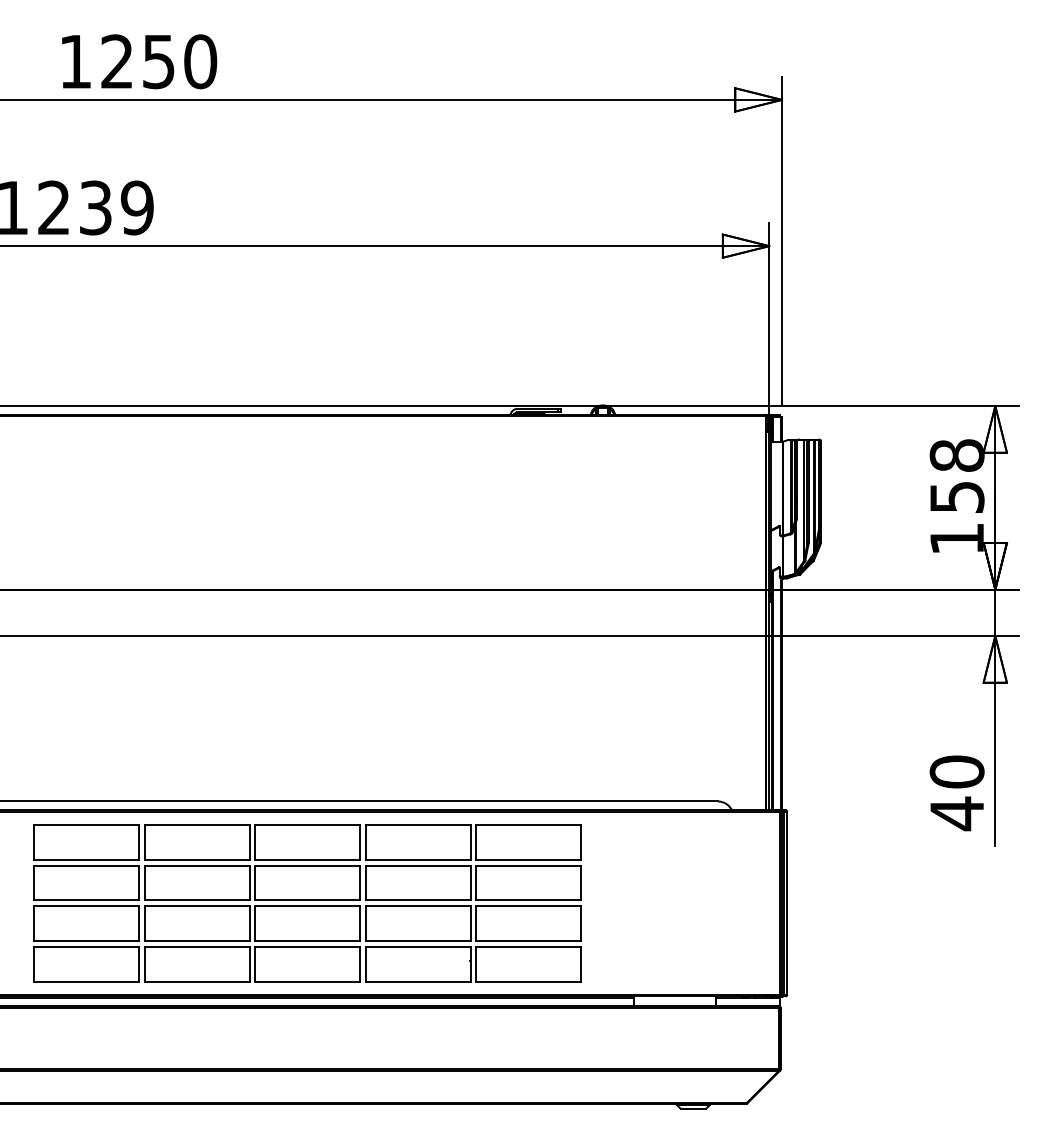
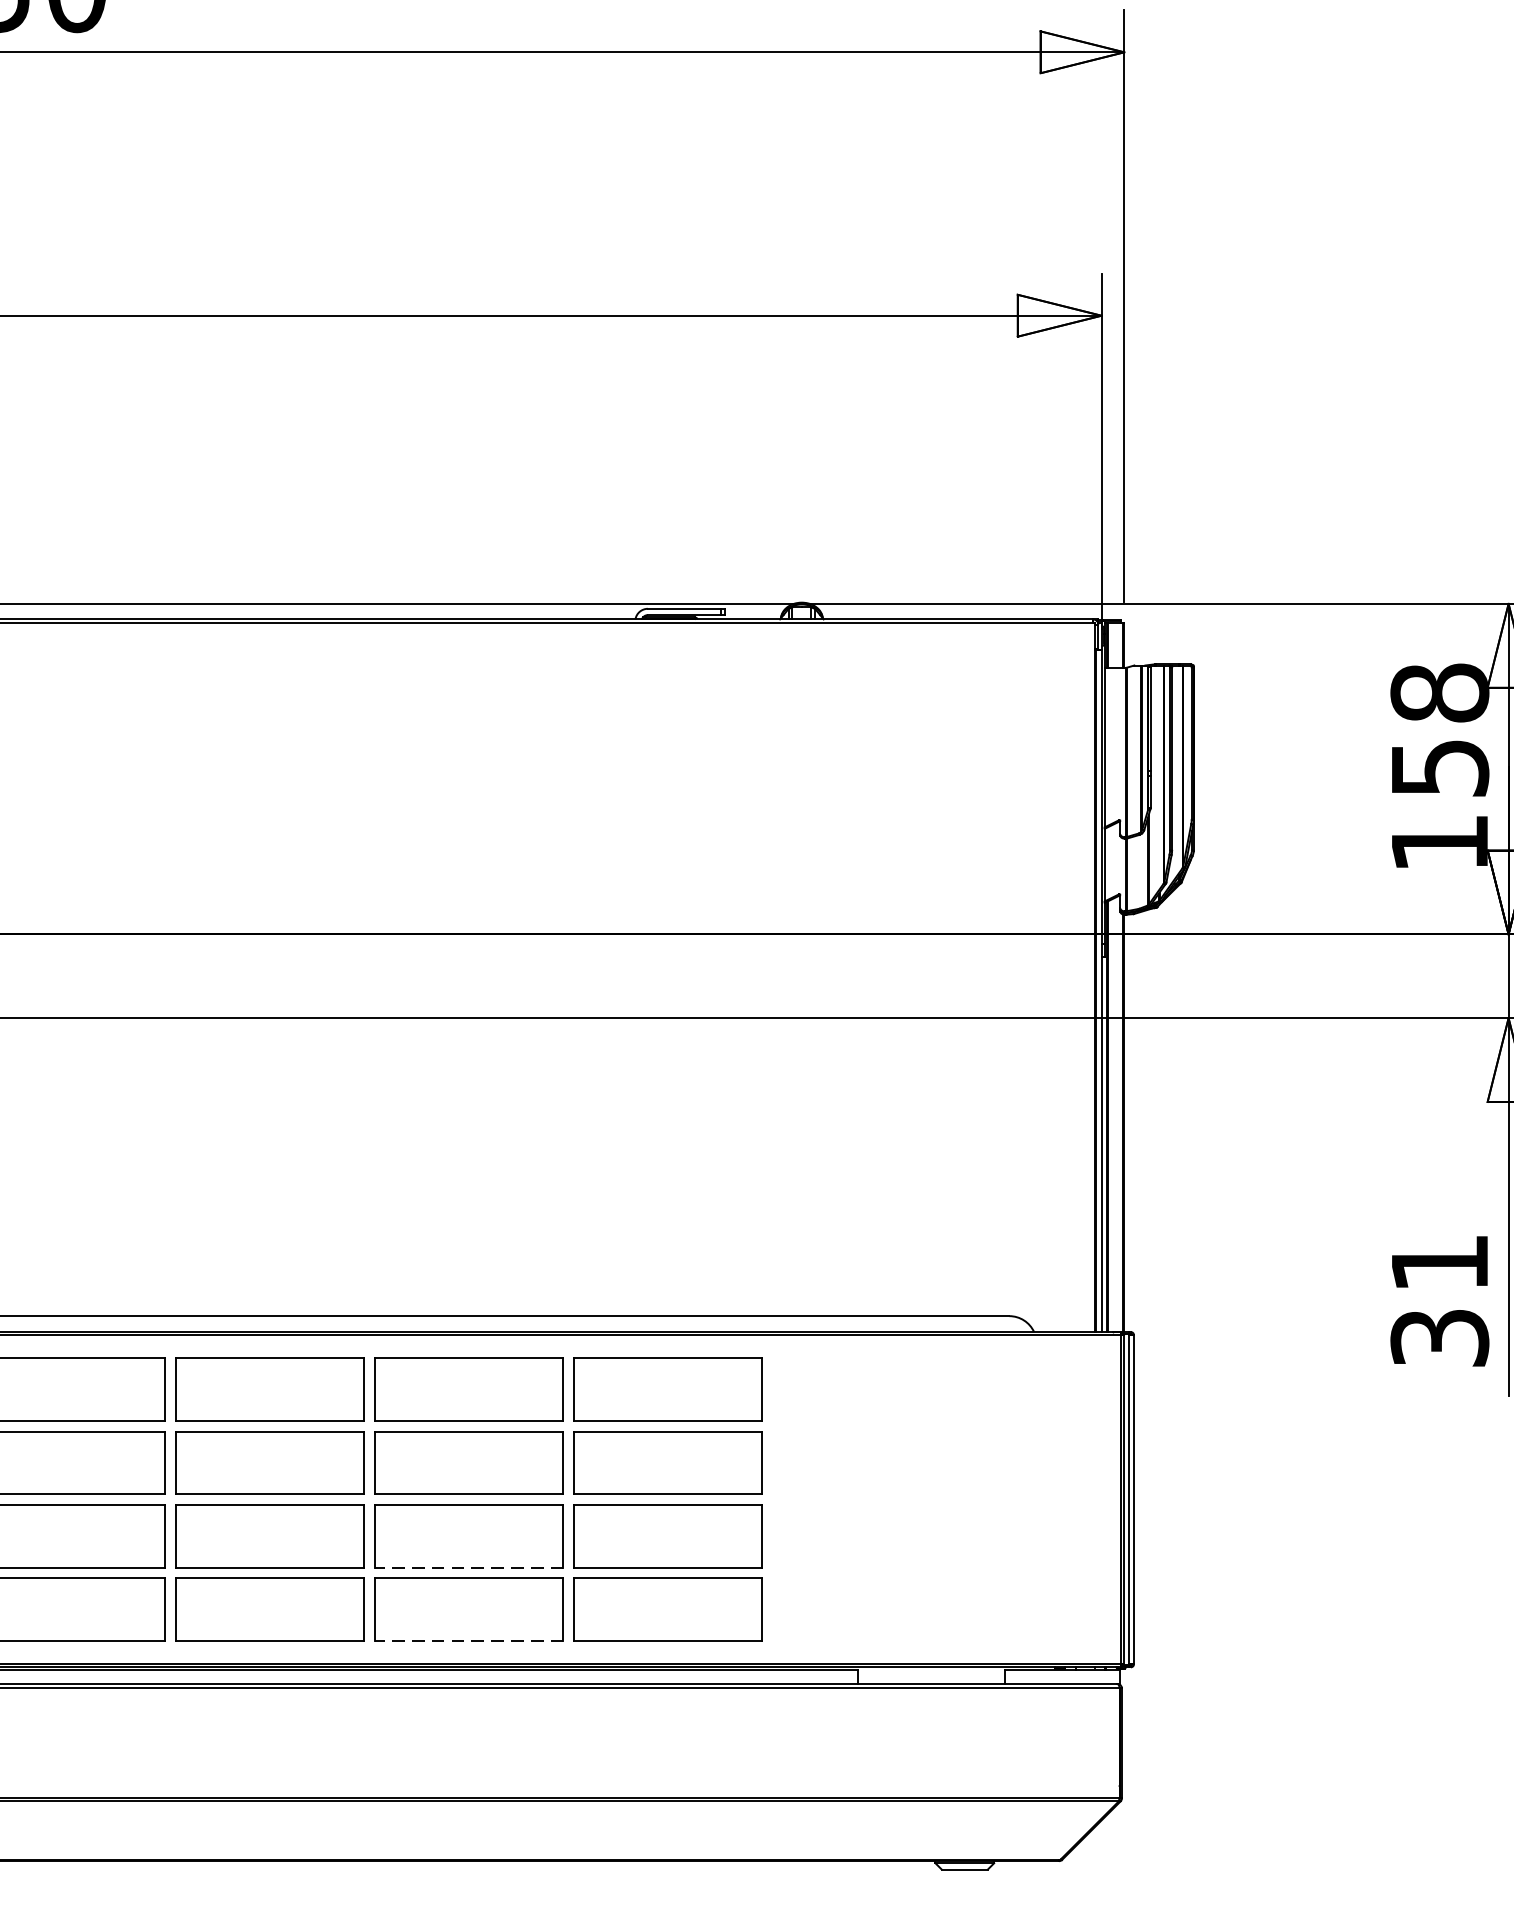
text: (956, 793) -> (1438, 1301), 40 -> 31
line: (417, 941) -> (467, 1568), solid -> dashed
line: (417, 981) -> (467, 1640), solid -> dashed

